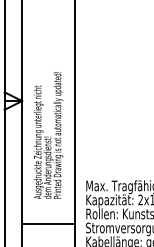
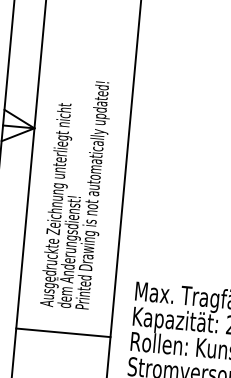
line: (48, 223) -> (63, 332), moved

